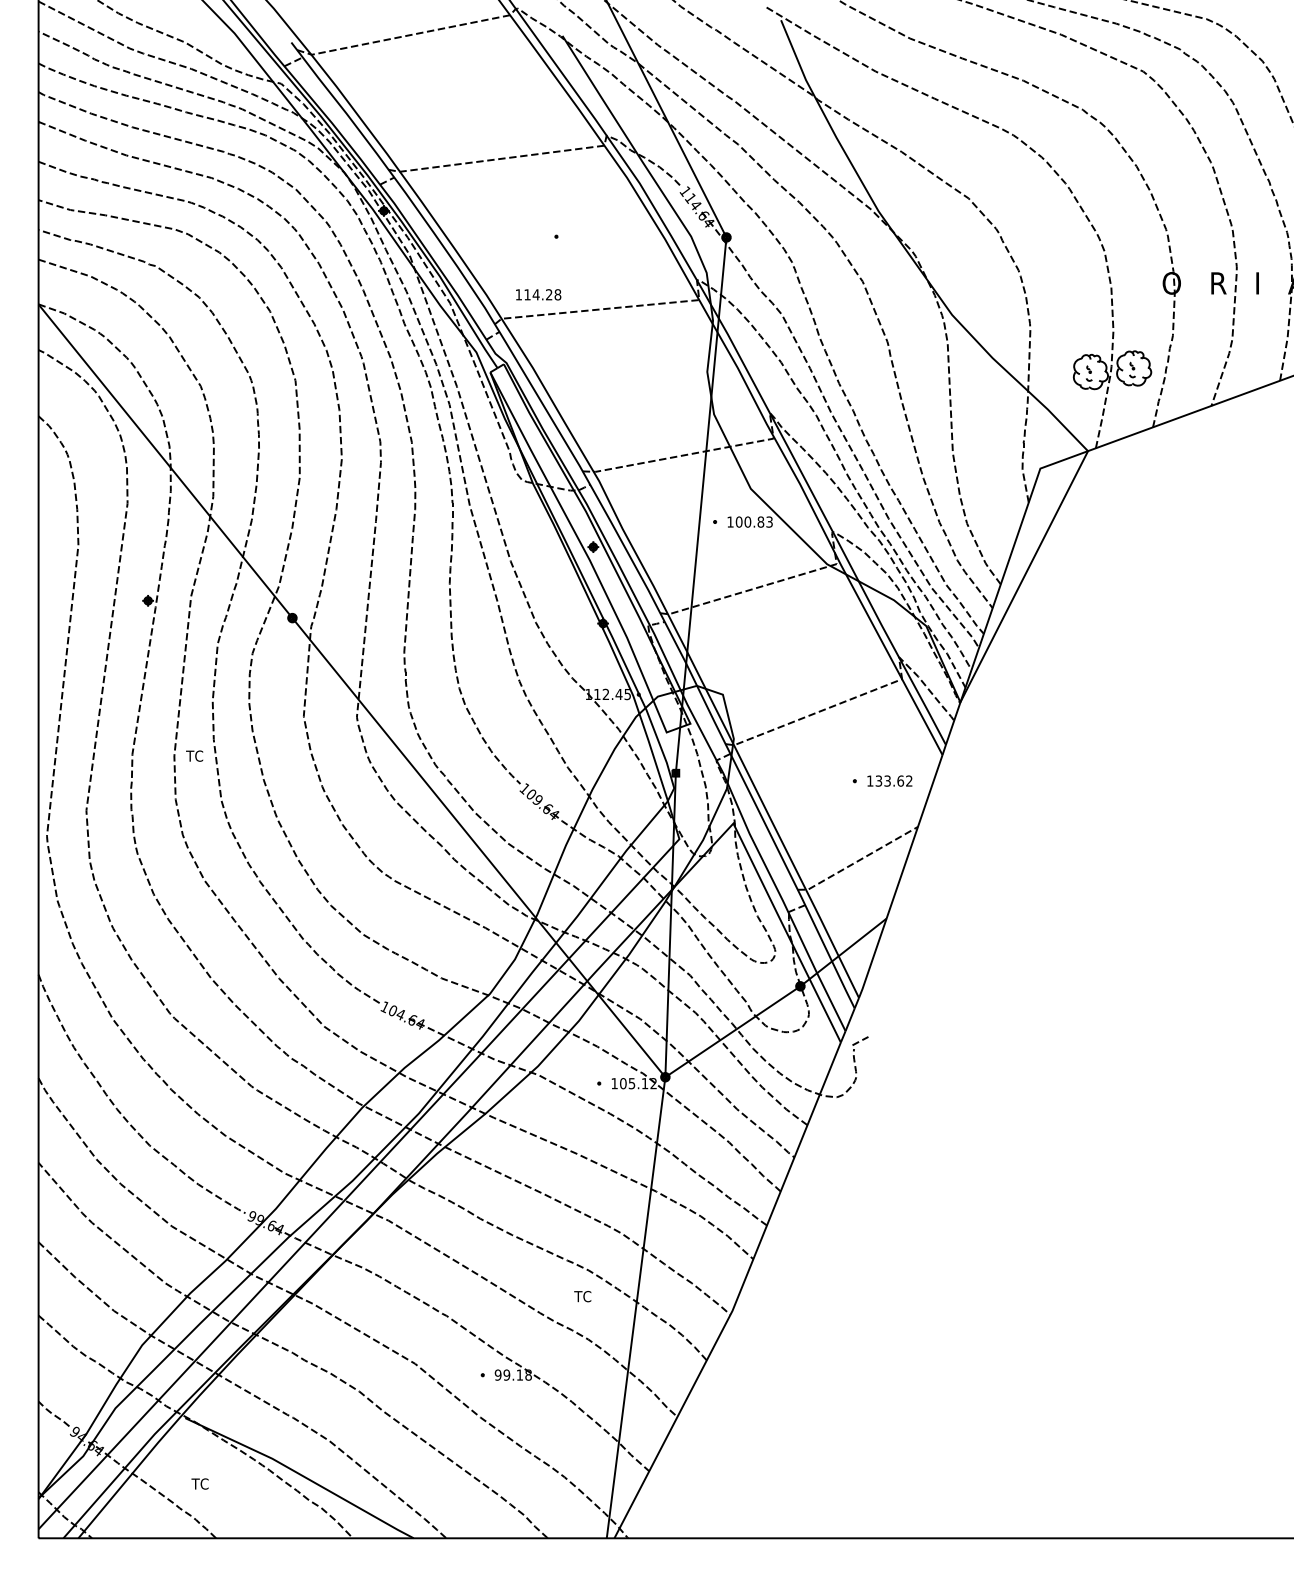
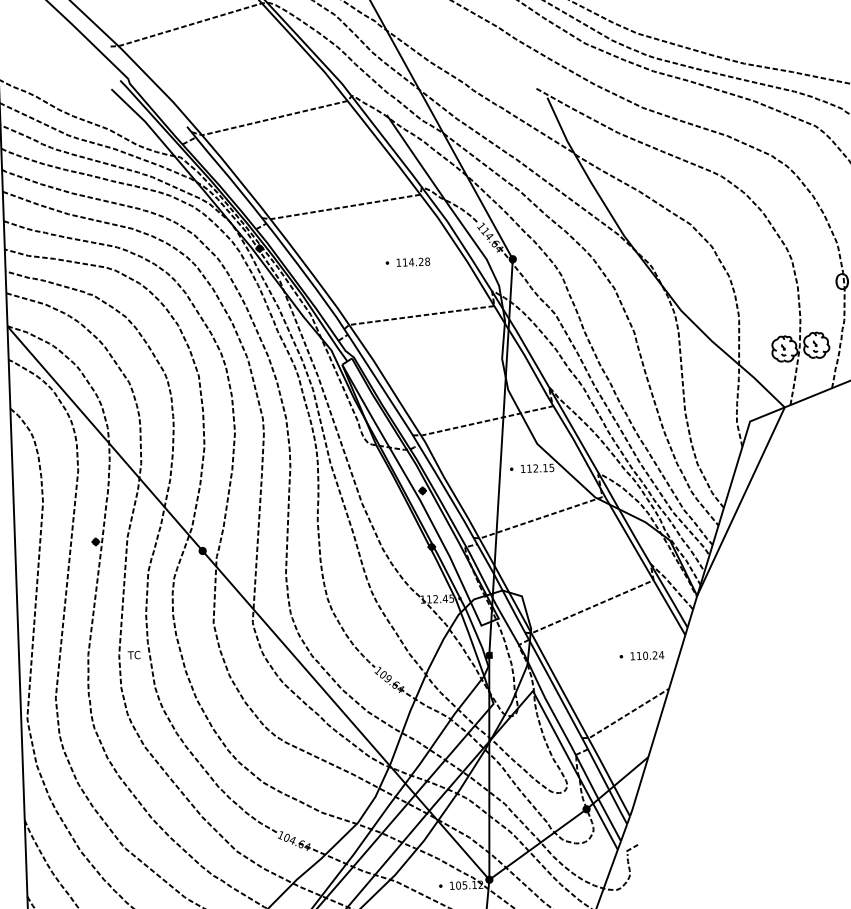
text: (538, 294) -> (413, 262), moved
text: (753, 521) -> (540, 467), 100.83 -> 112.15
text: (893, 780) -> (649, 655), 133.62 -> 110.24

